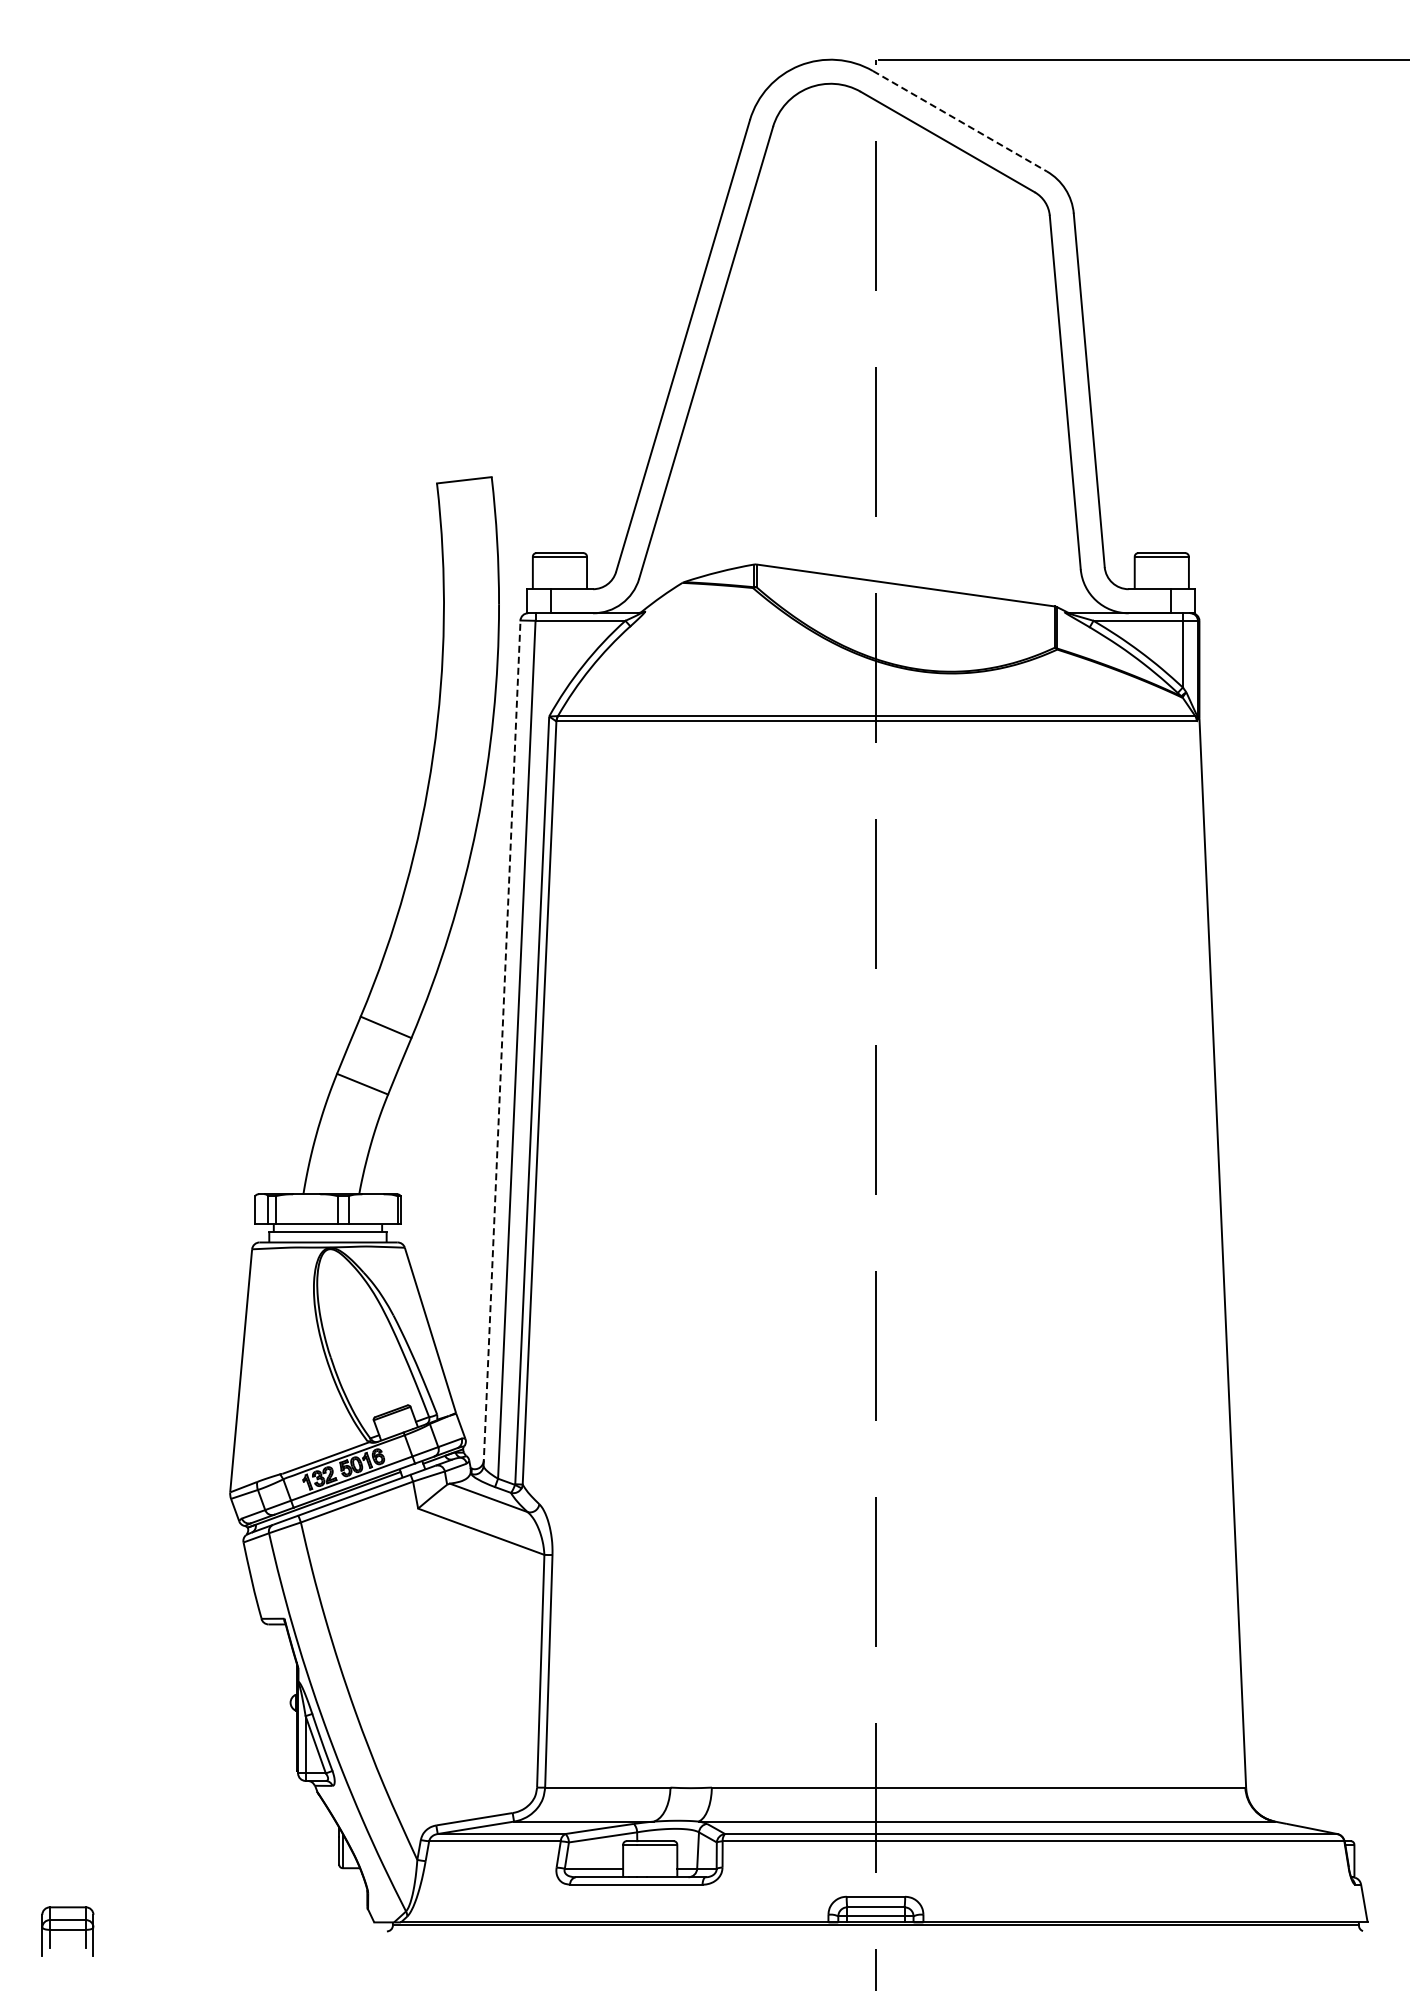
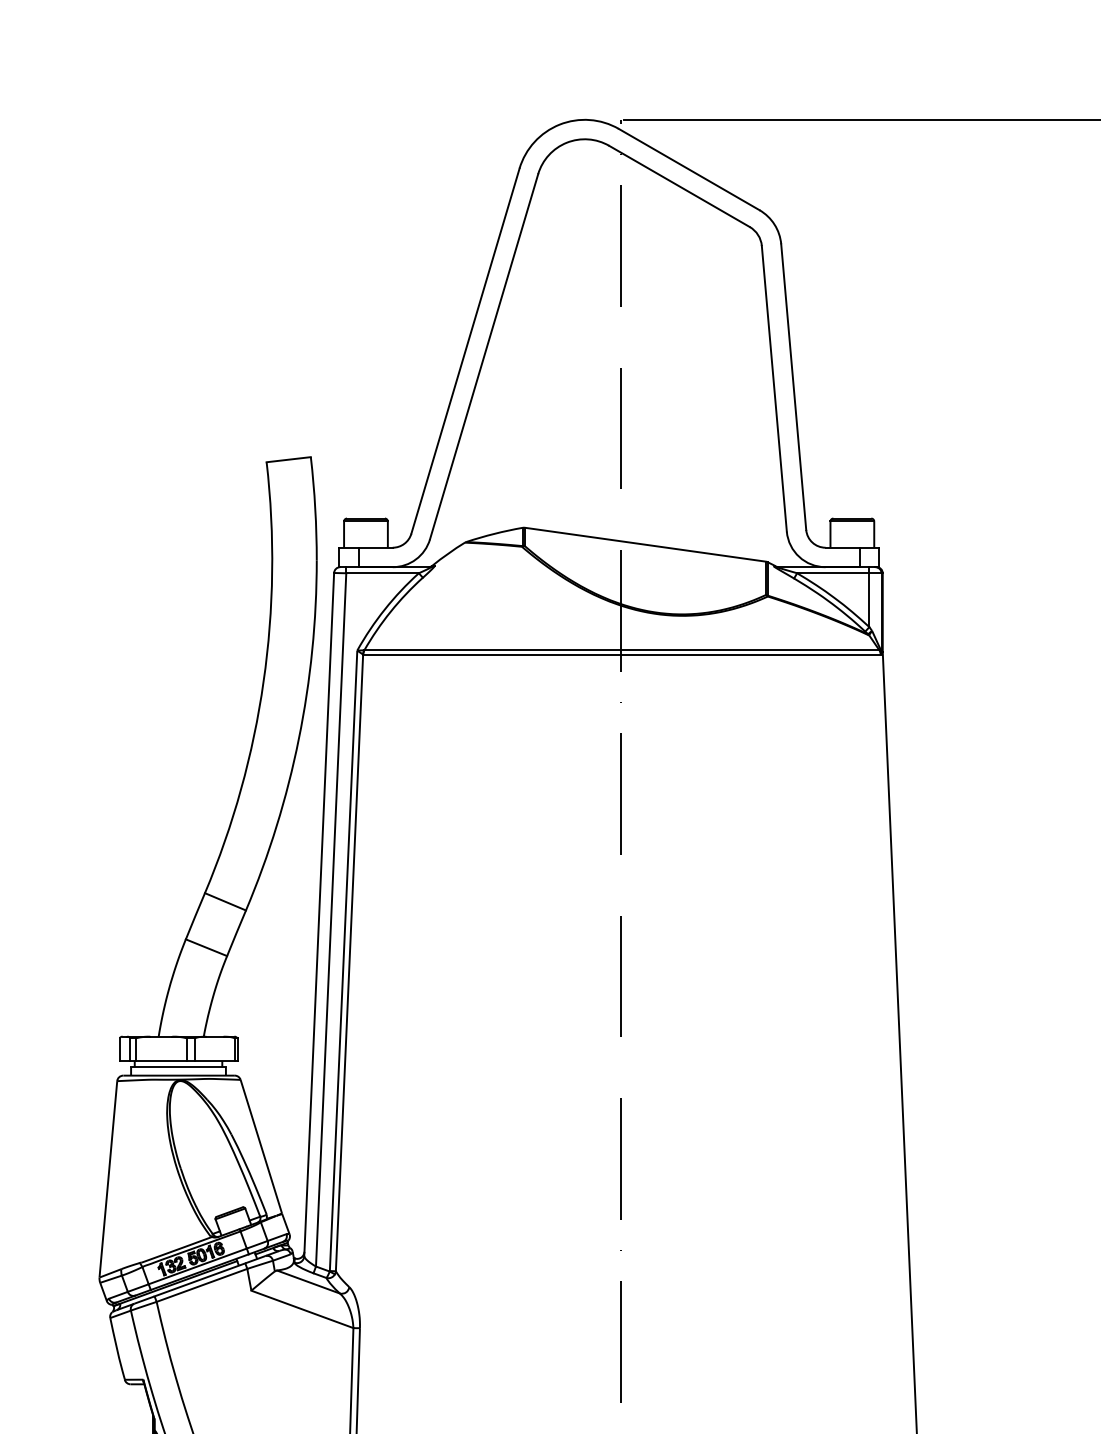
line: (960, 121) -> (689, 169), dashed -> solid
line: (502, 1042) -> (319, 914), dashed -> solid

